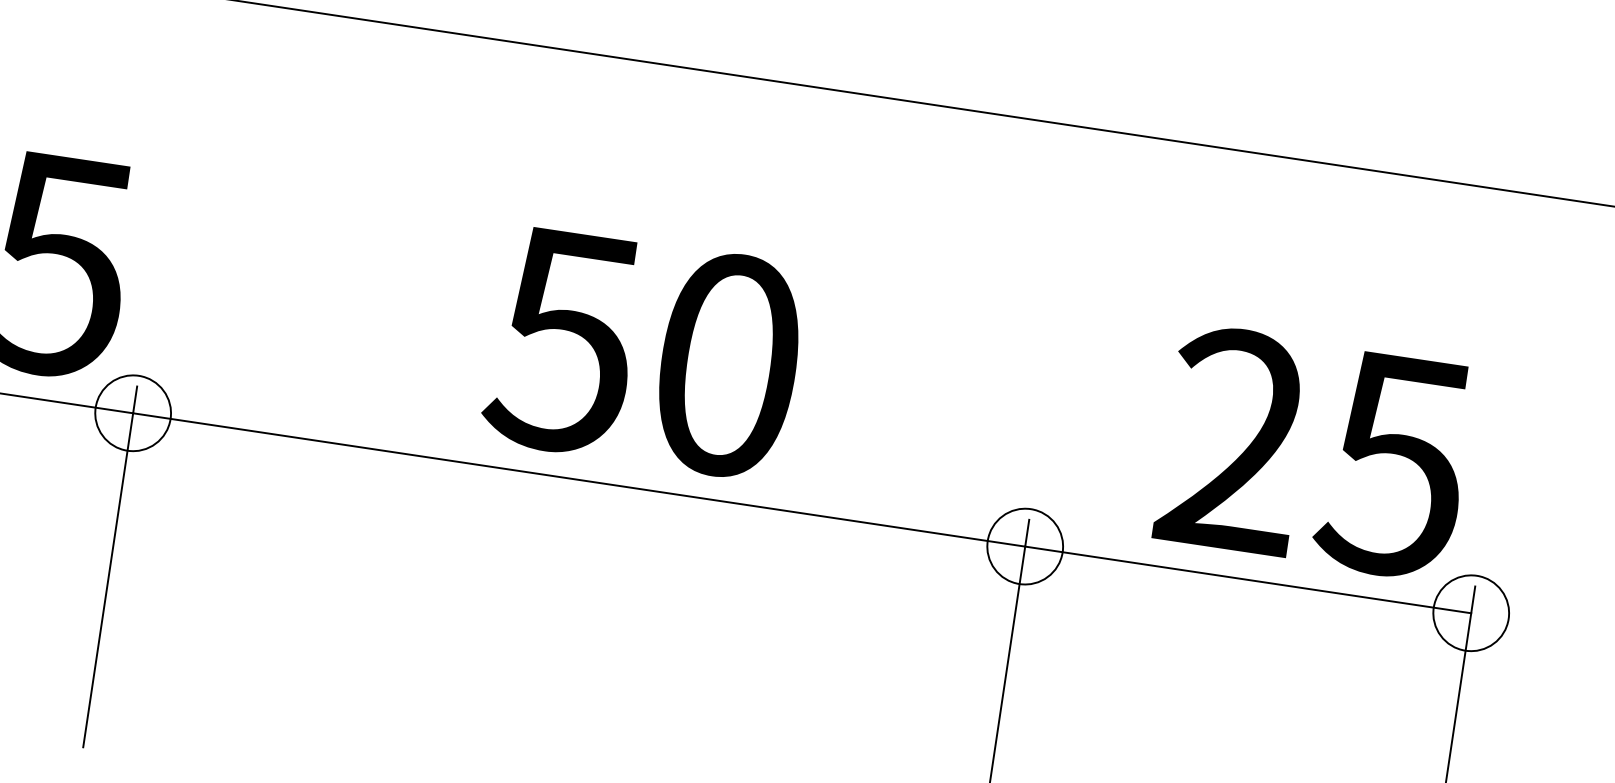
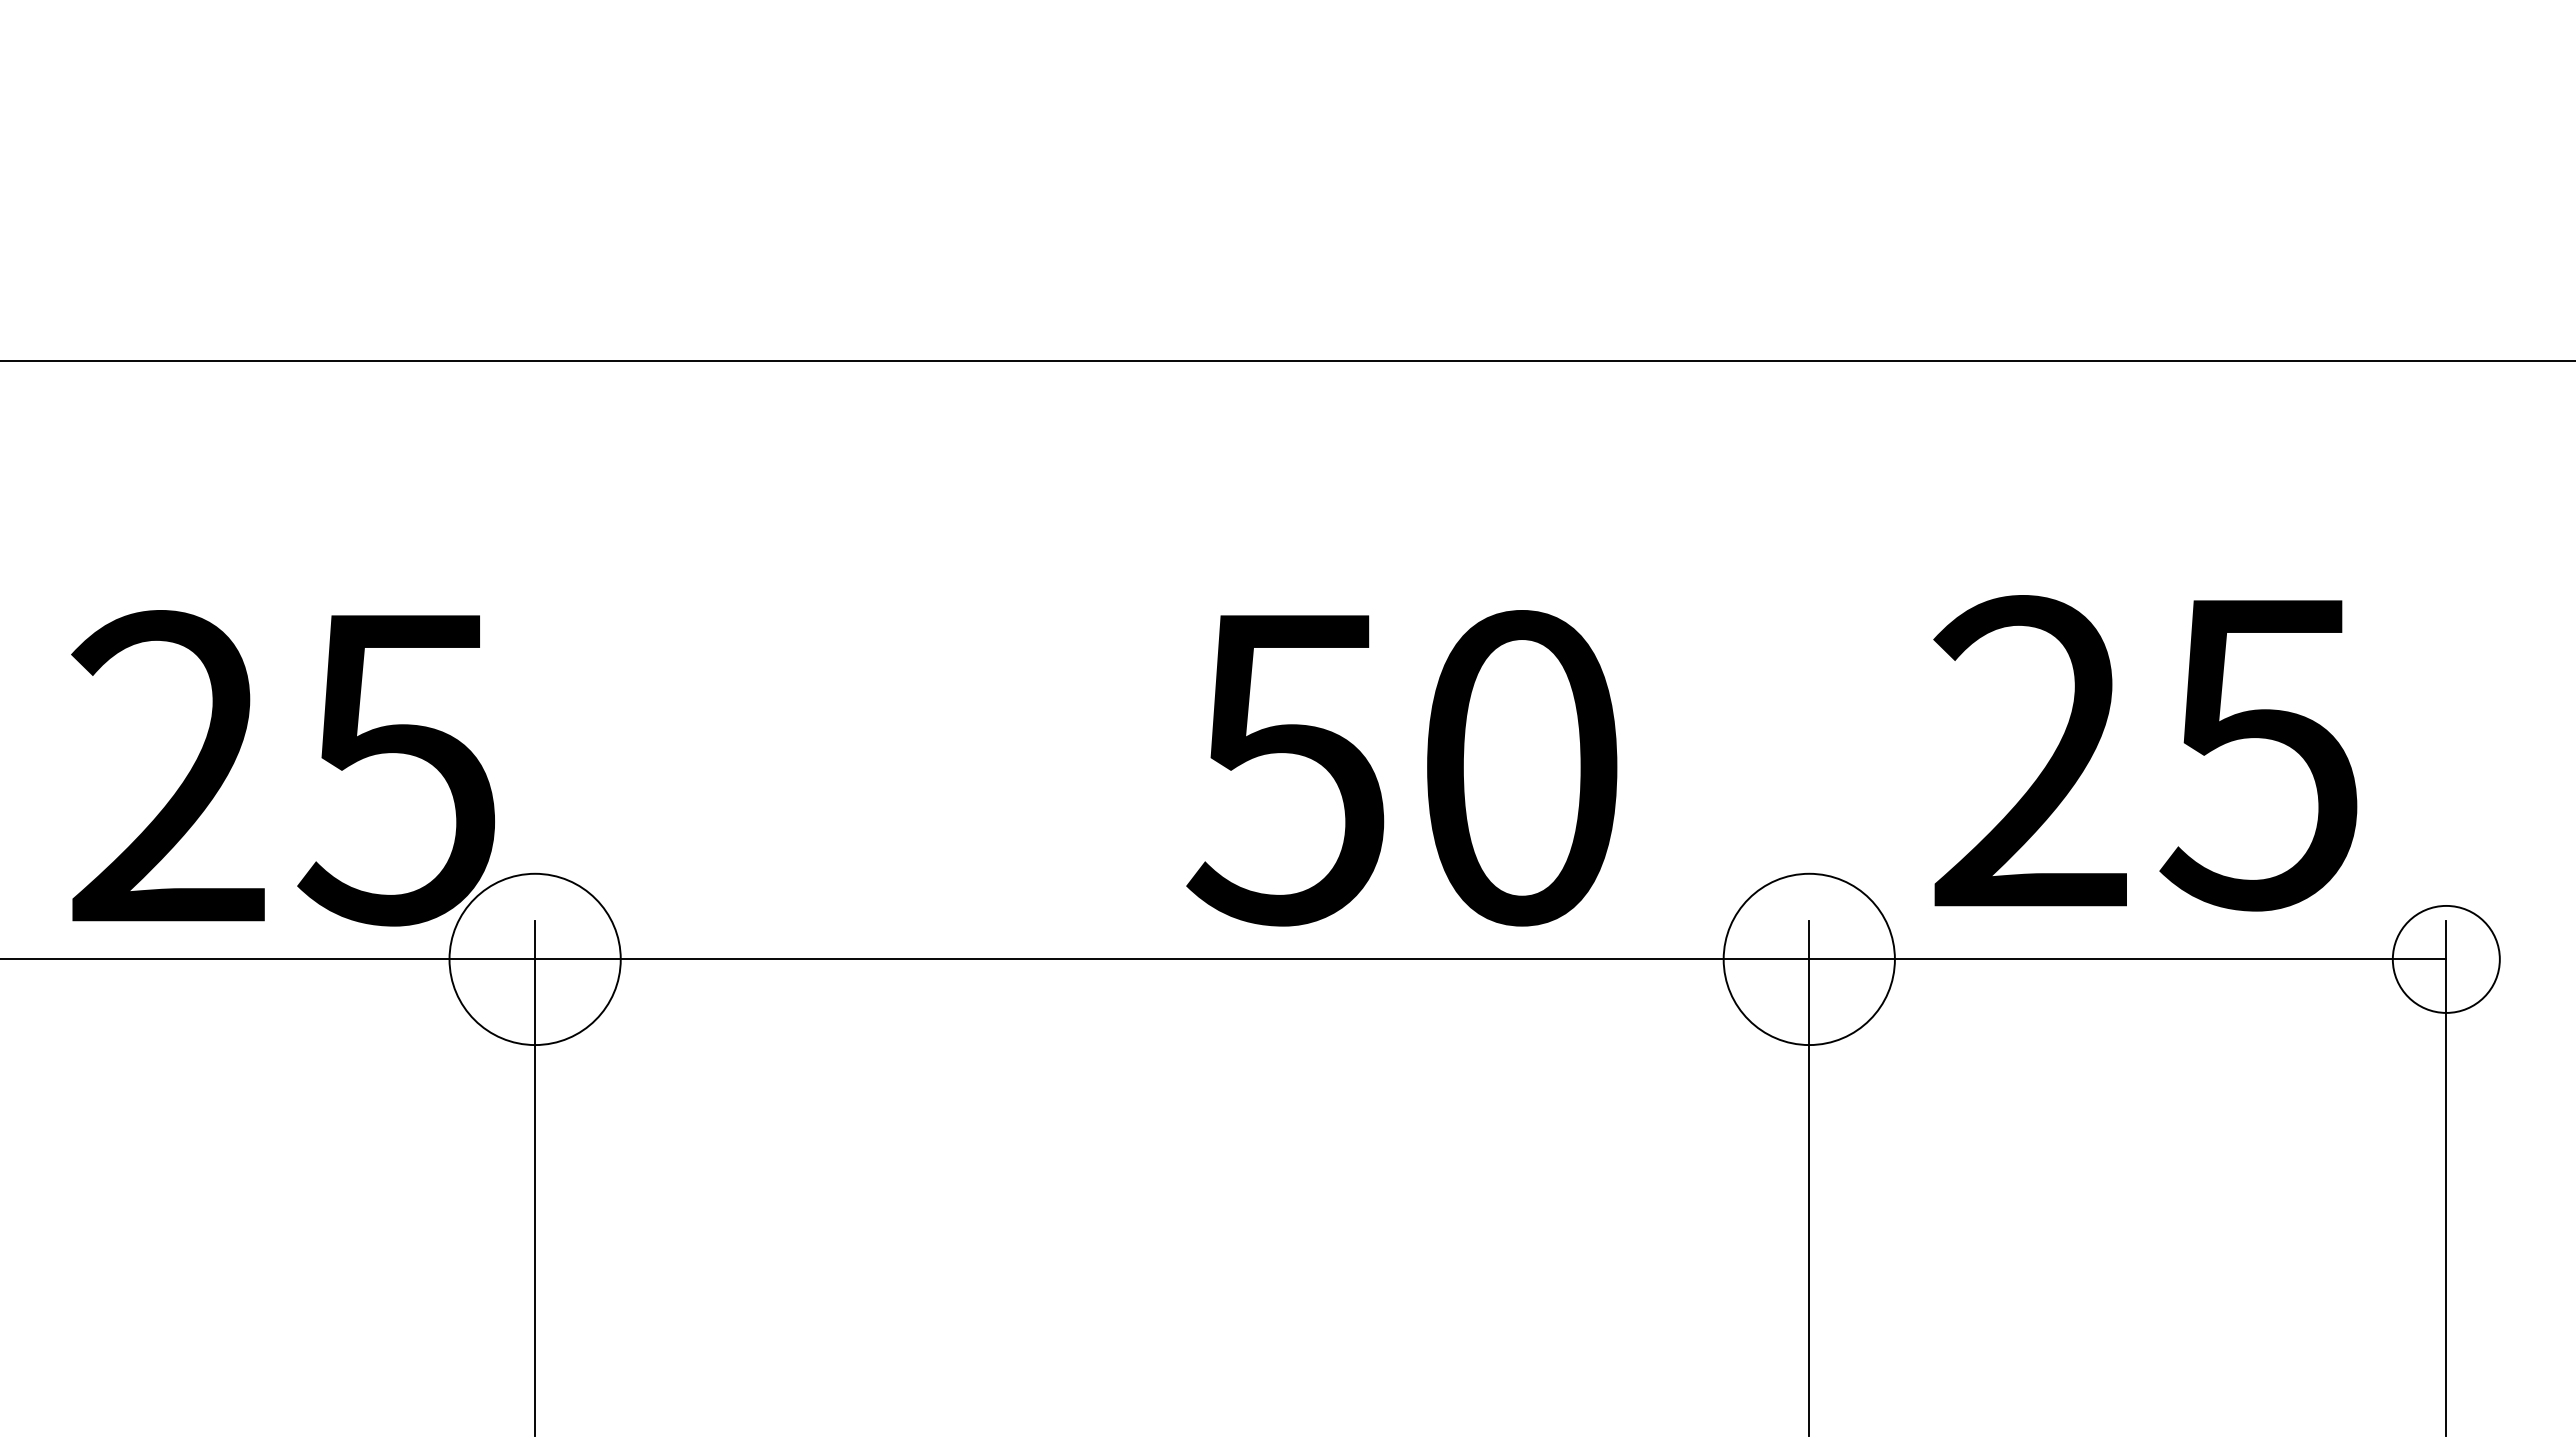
text: (644, 353) -> (1401, 768), moved
circle: (132, 412) -> (534, 958), size x1.6
text: (1314, 453) -> (2145, 753), moved
circle: (1024, 545) -> (1808, 958), size x1.6

